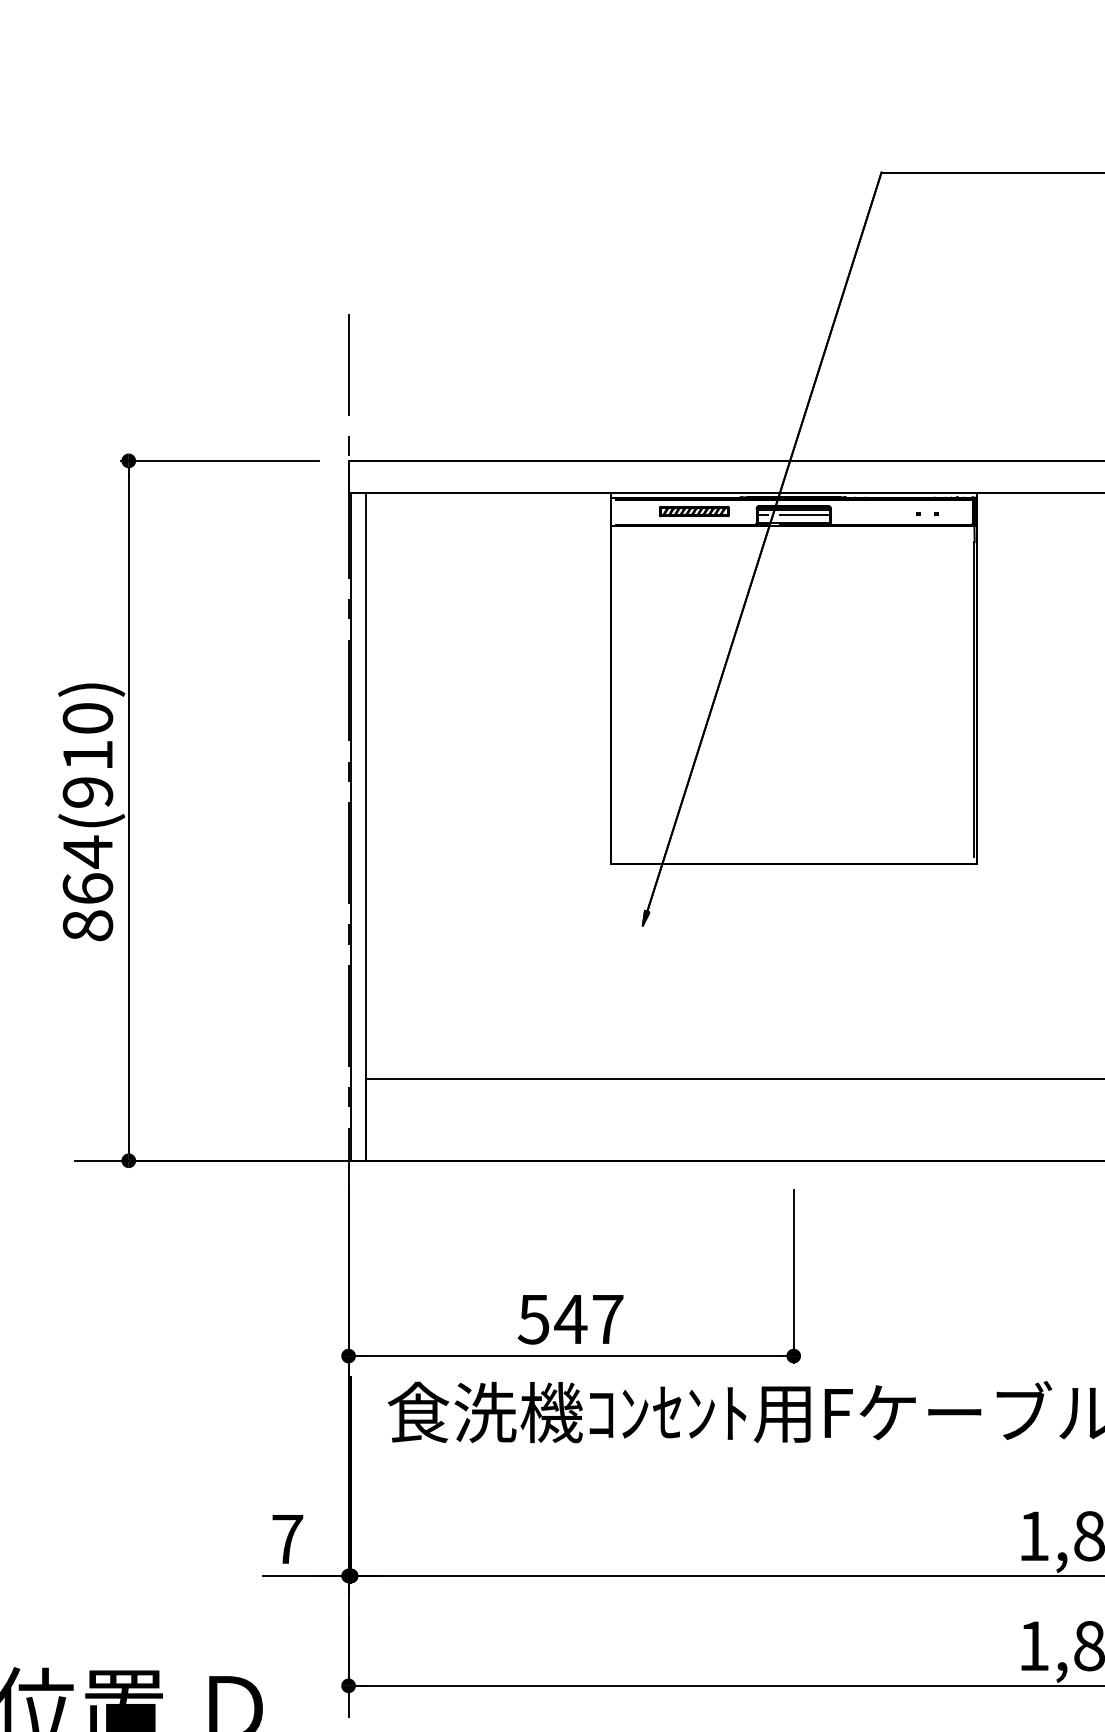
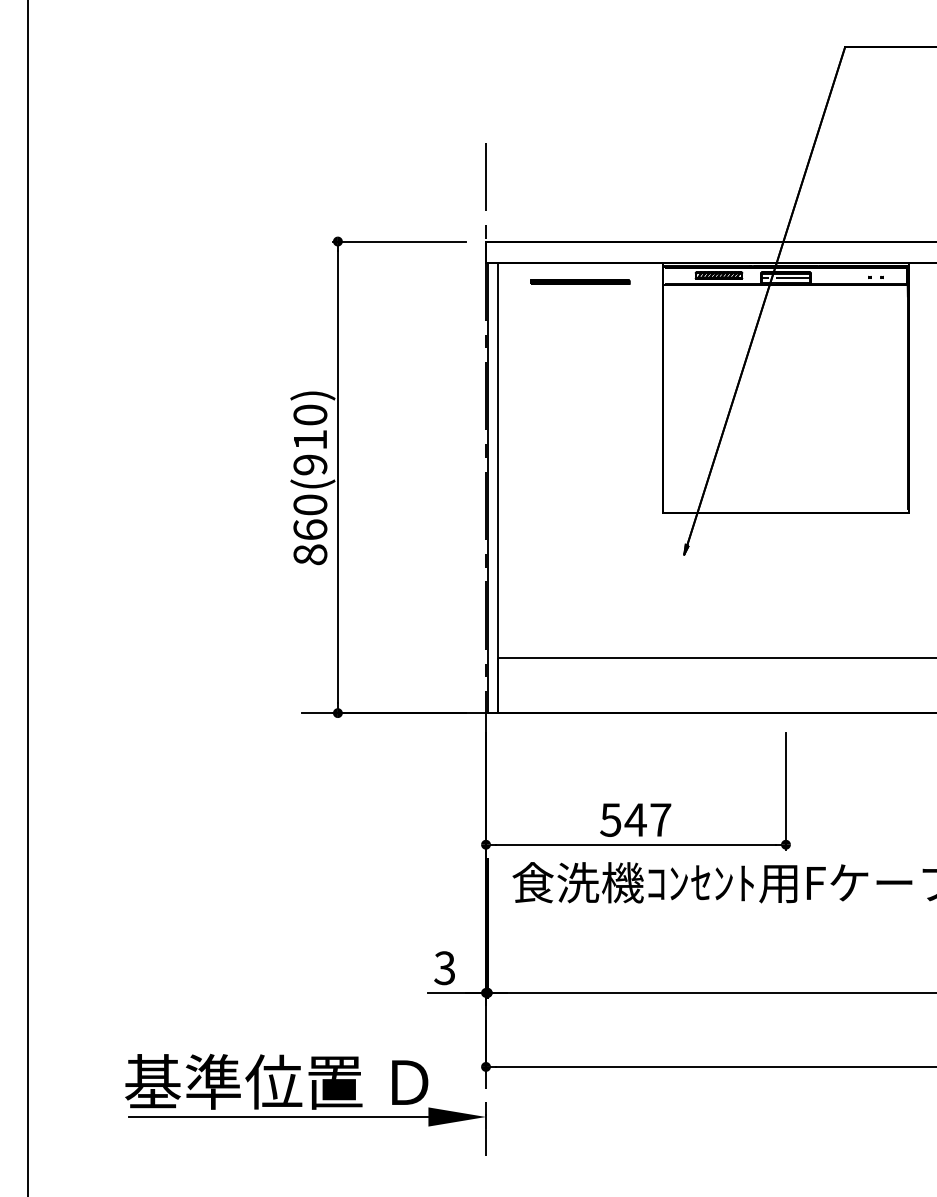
part: (488, 520) -> (580, 281), added
text: (88, 852) -> (310, 505), 864(910) -> 860(910)
text: (286, 1539) -> (444, 968), 7 -> 3

